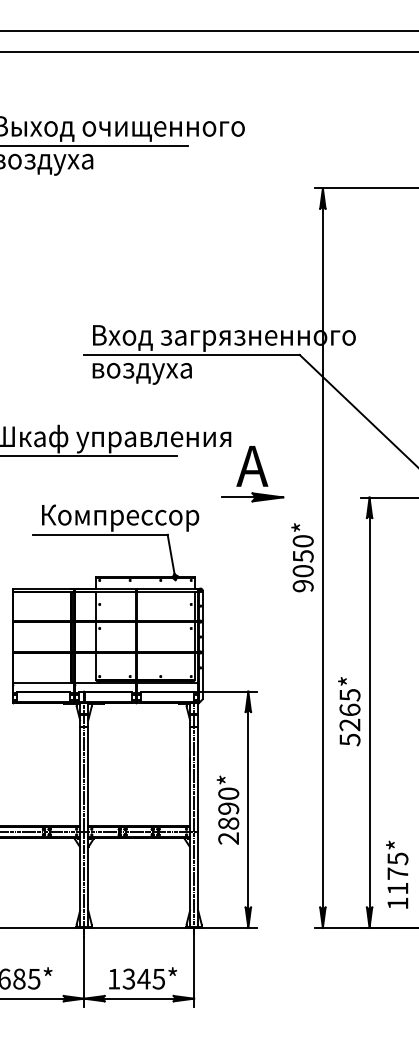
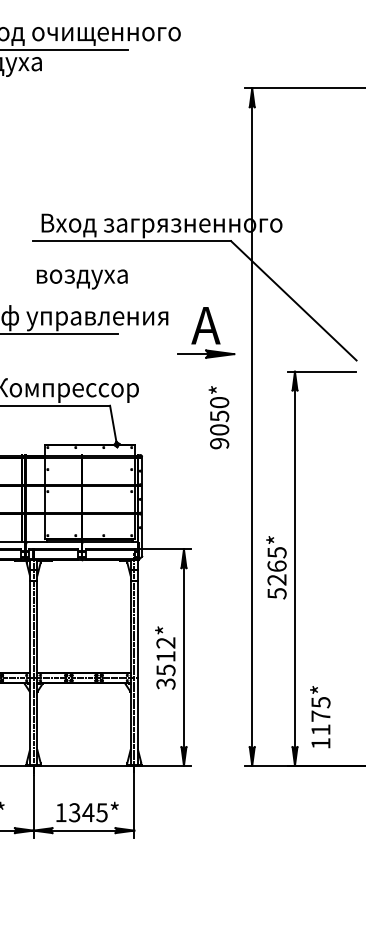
text: (141, 373) -> (81, 279), moved
part: (252, 474) -> (206, 333), moved
text: (302, 557) -> (218, 417), moved
text: (228, 815) -> (165, 662), 2890* -> 3512*

